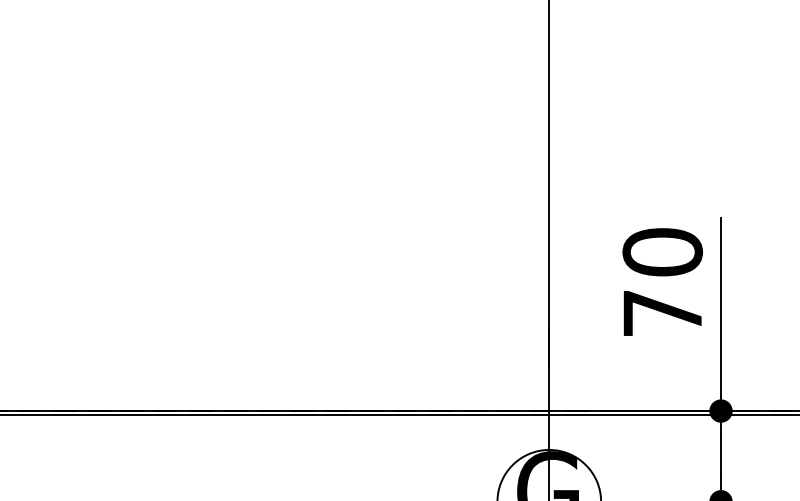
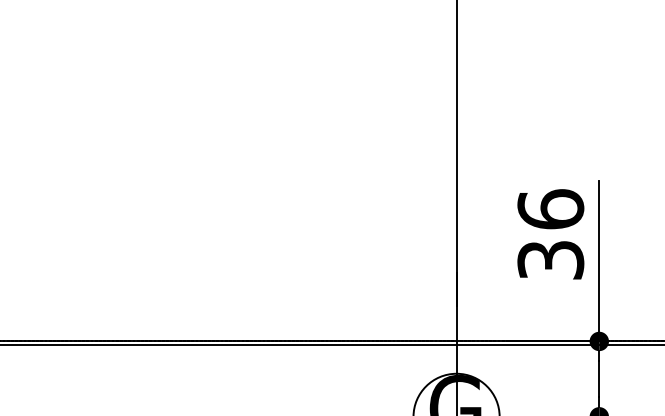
text: (662, 282) -> (550, 234), 70 -> 36

